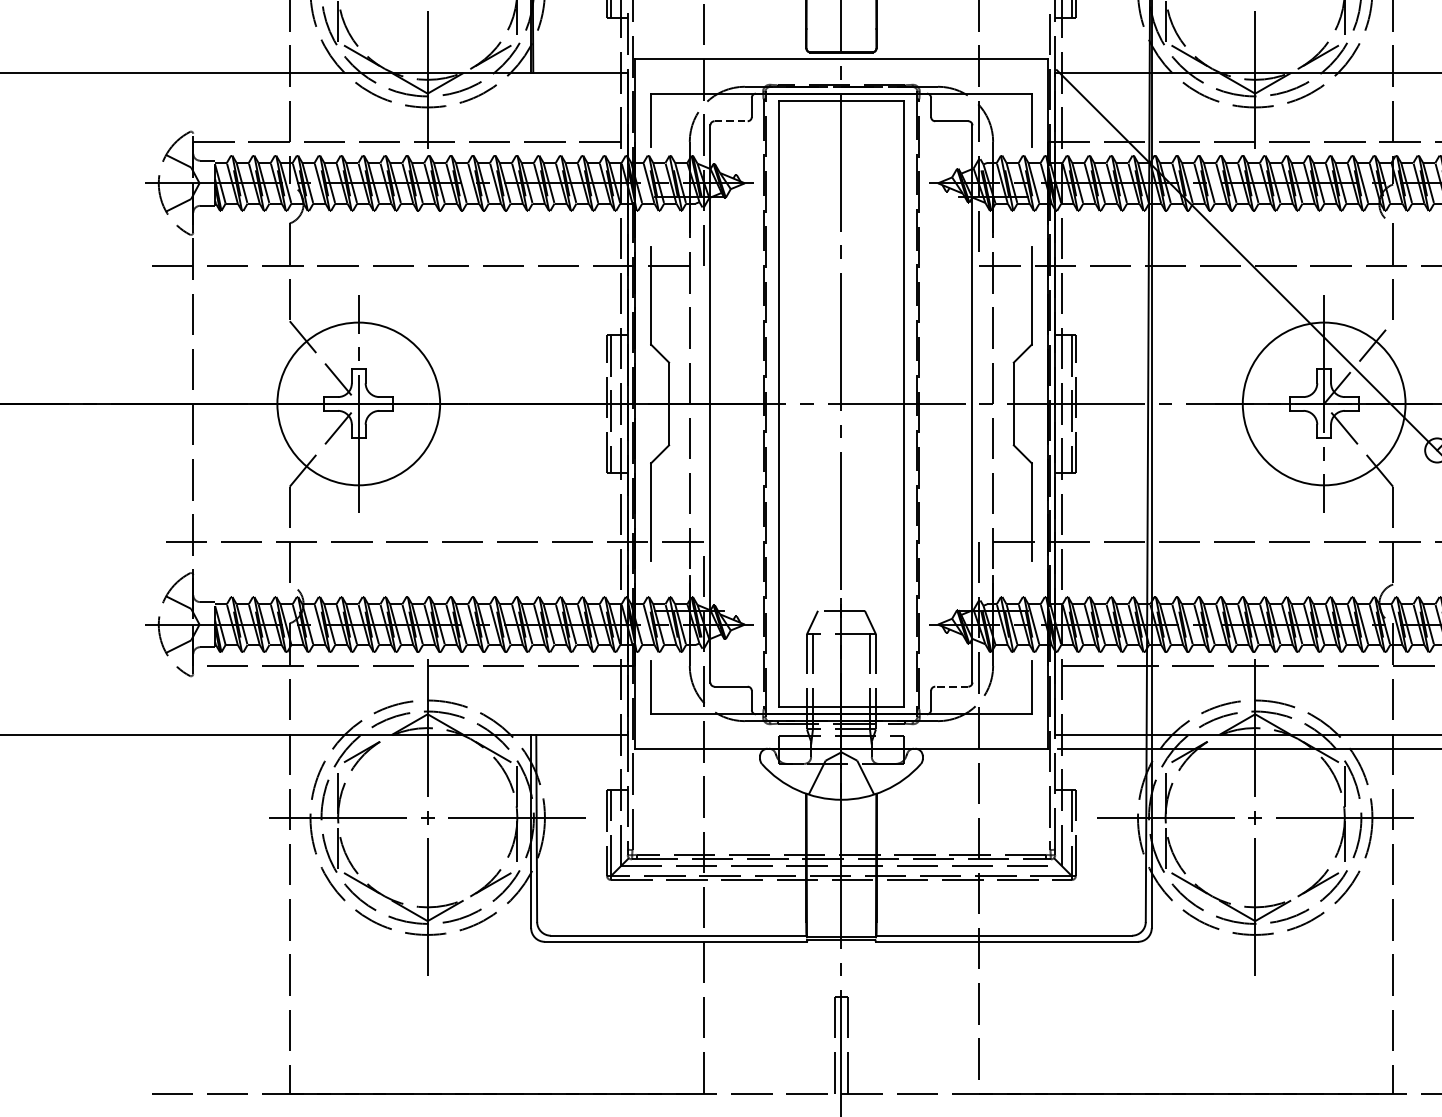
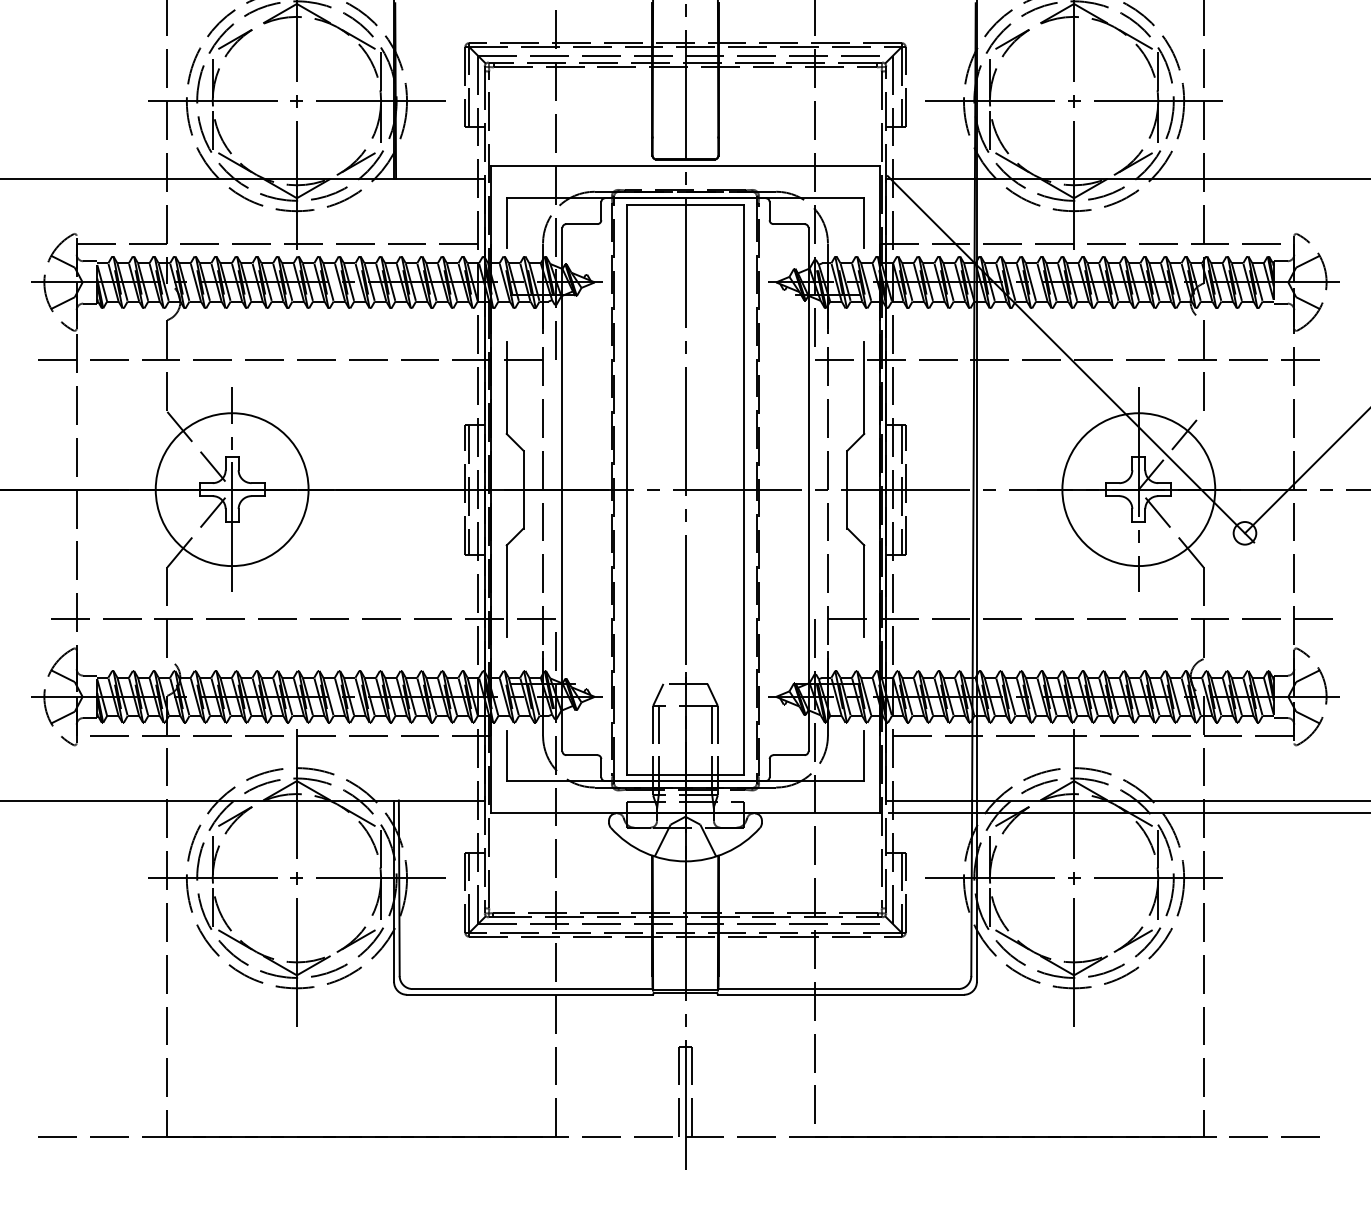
line: (730, 121) -> (581, 224), dashed -> solid
line: (952, 687) -> (789, 755), dashed -> solid

